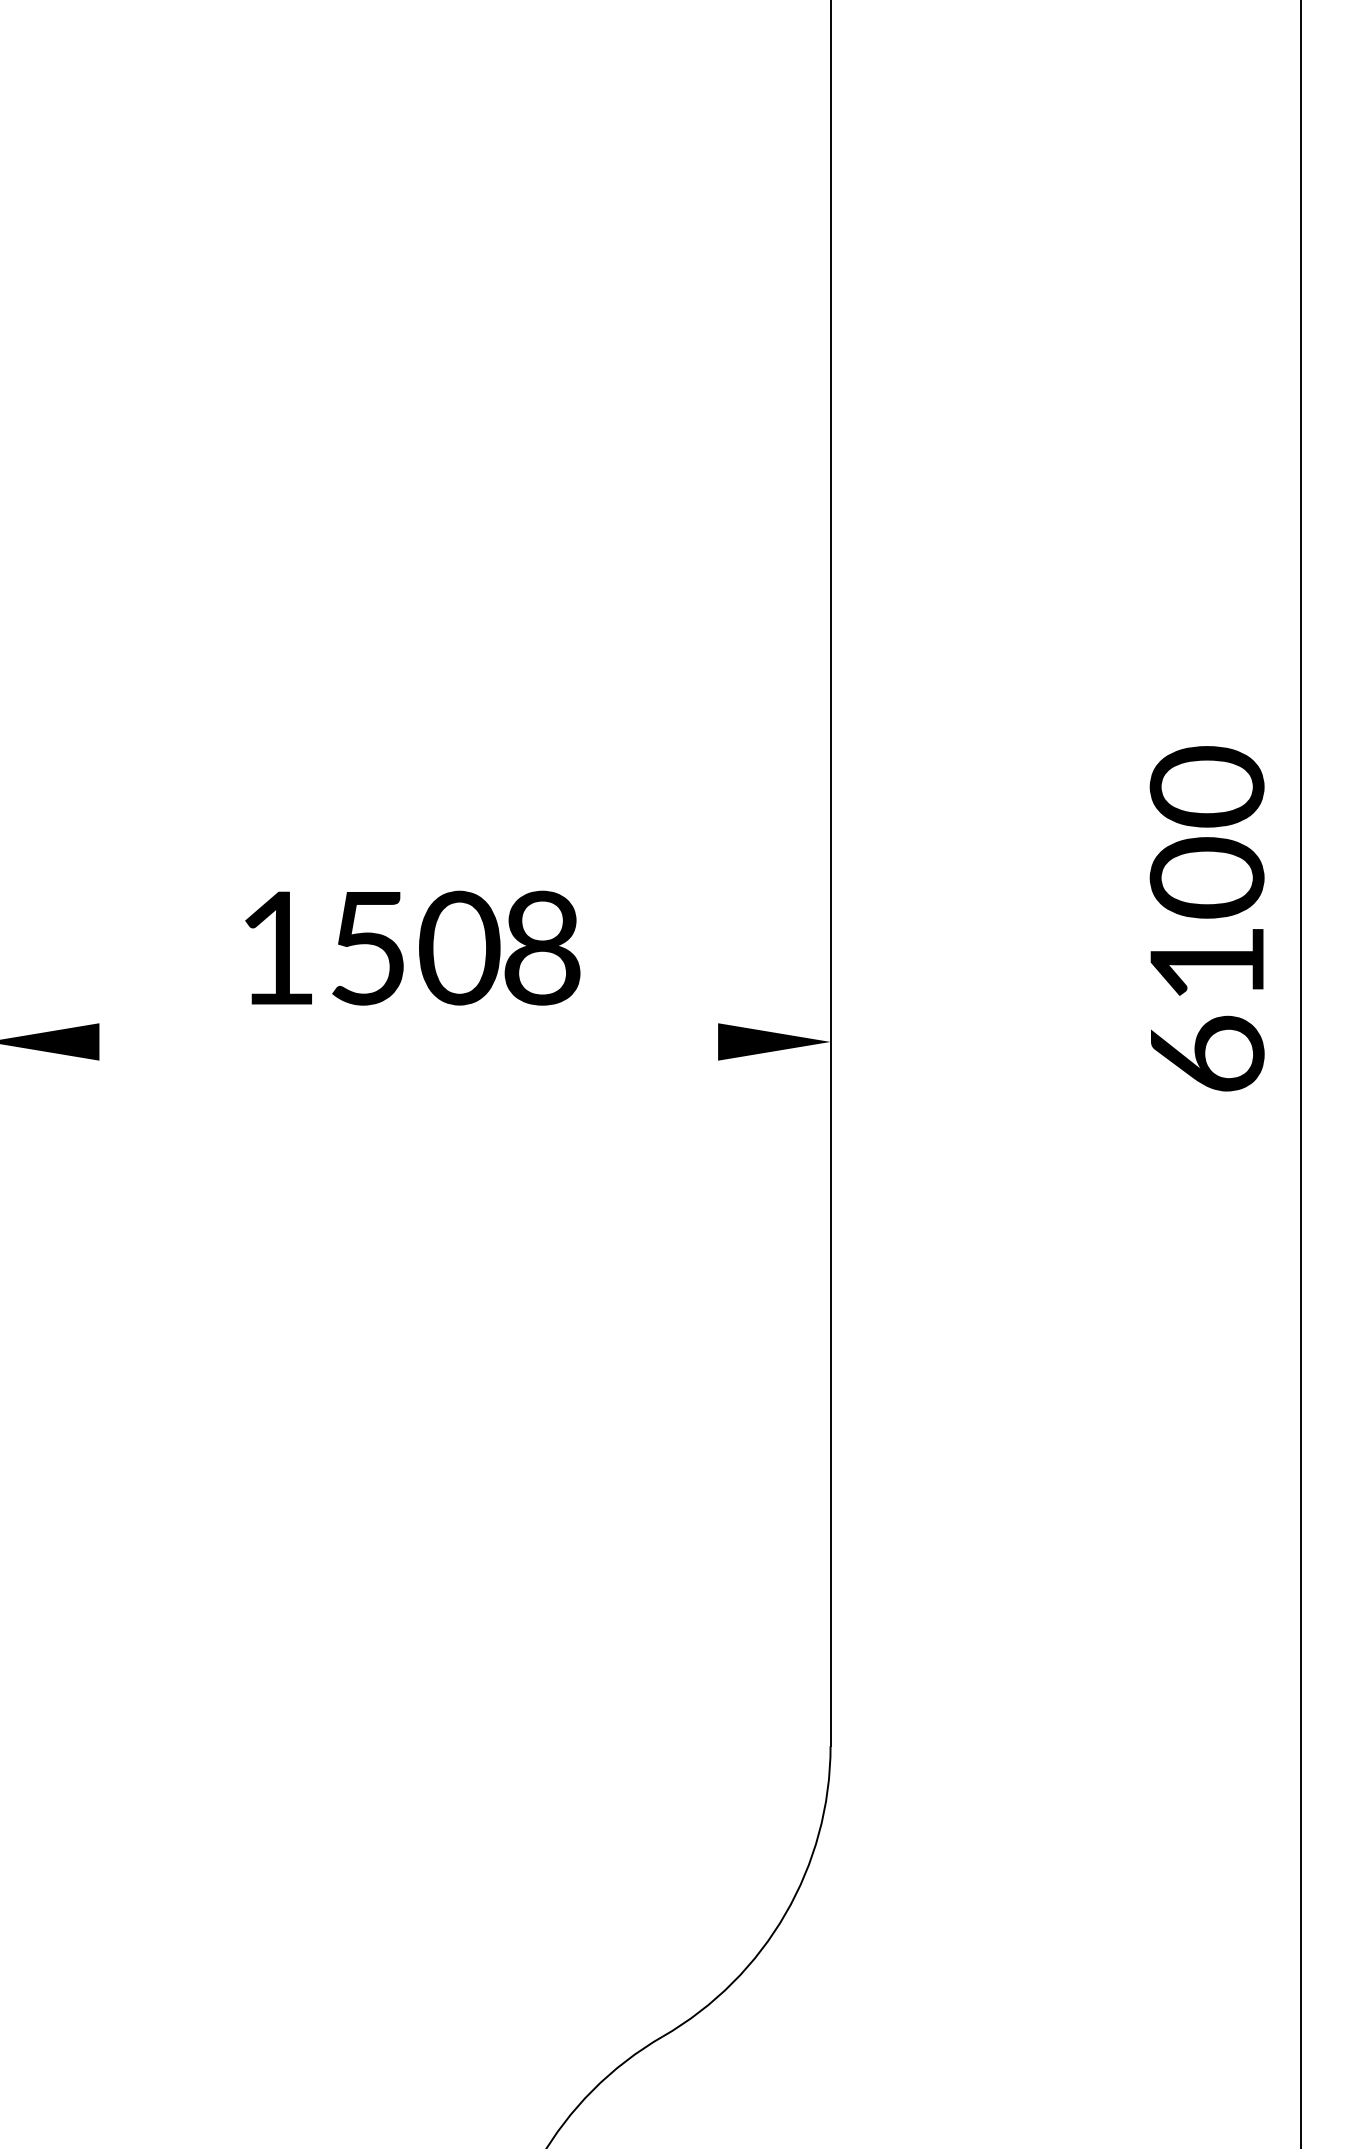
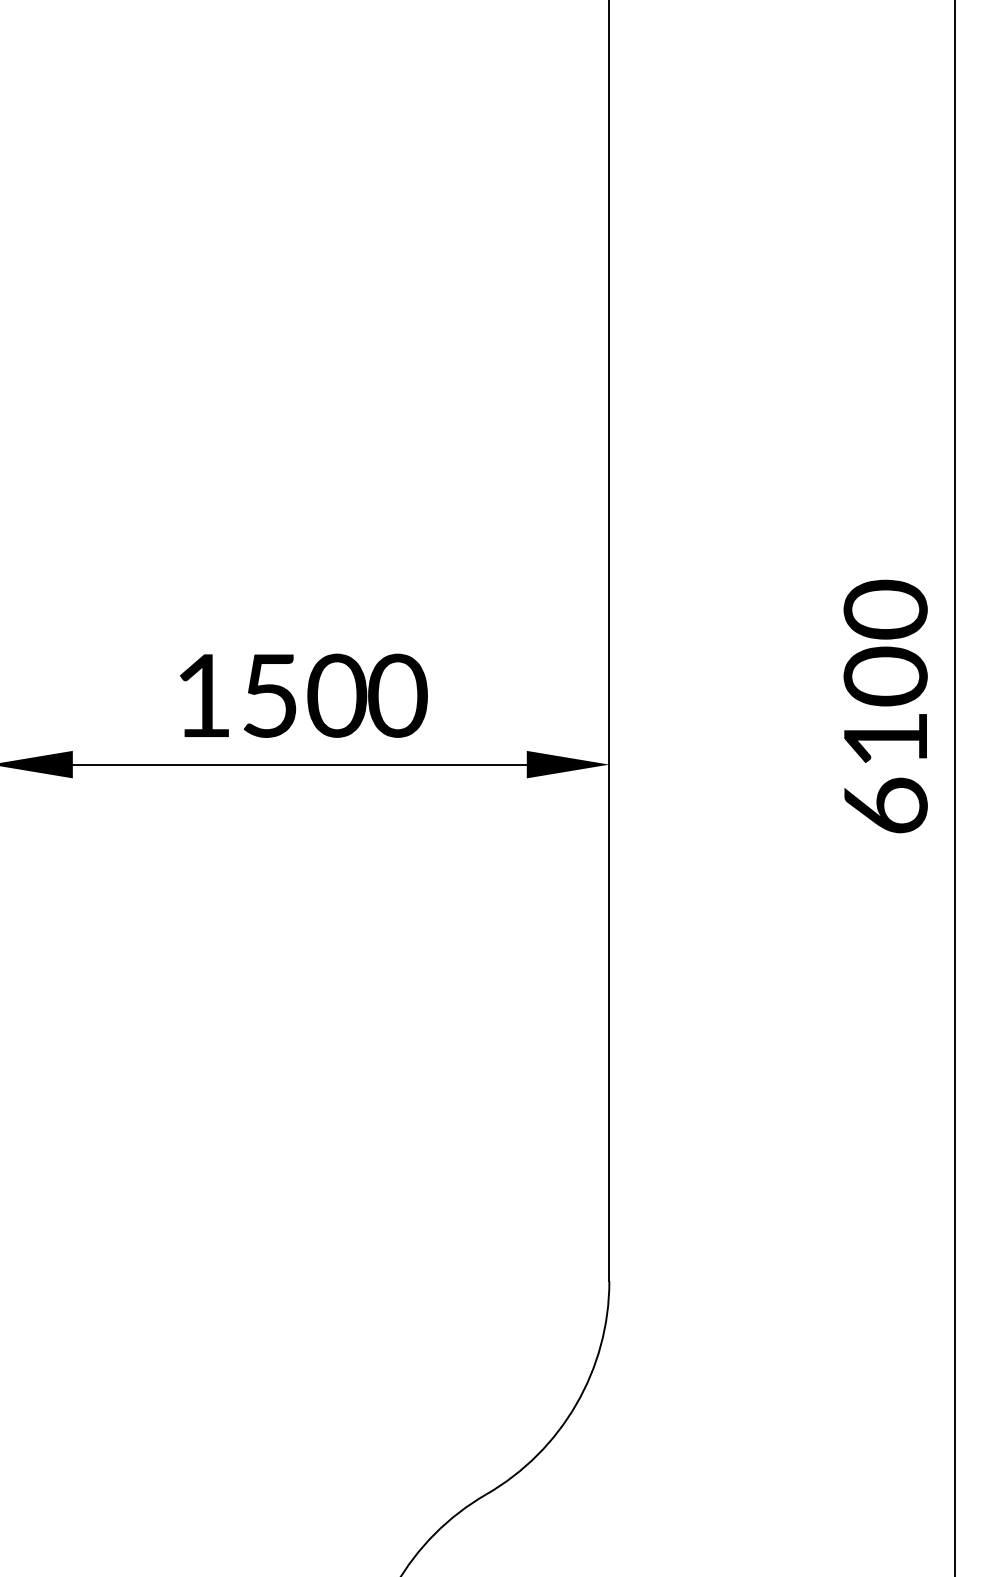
text: (1206, 918) -> (885, 706), moved
text: (542, 948) -> (397, 696), 8 -> 0
line: (408, 1041) -> (299, 764), added

